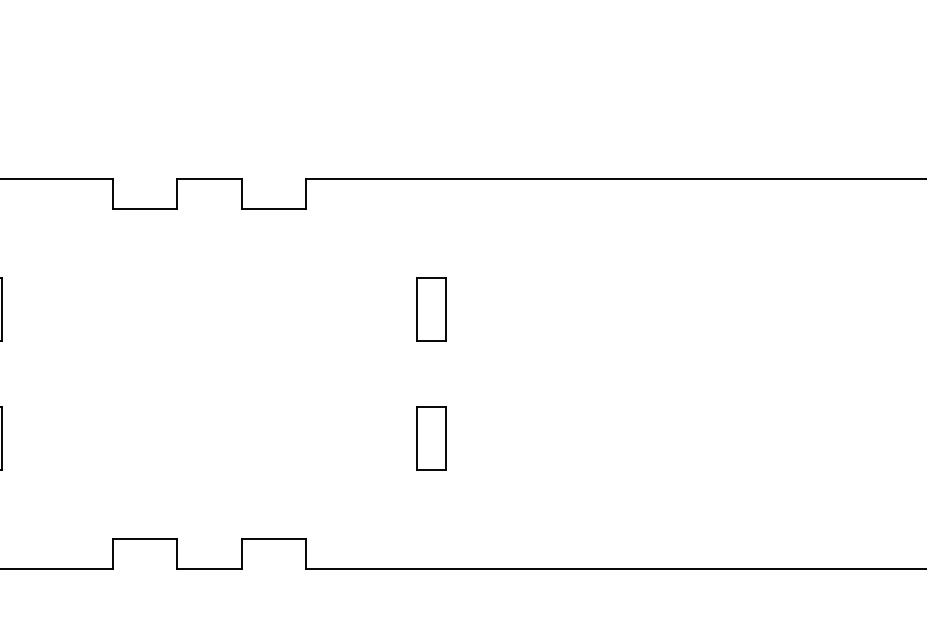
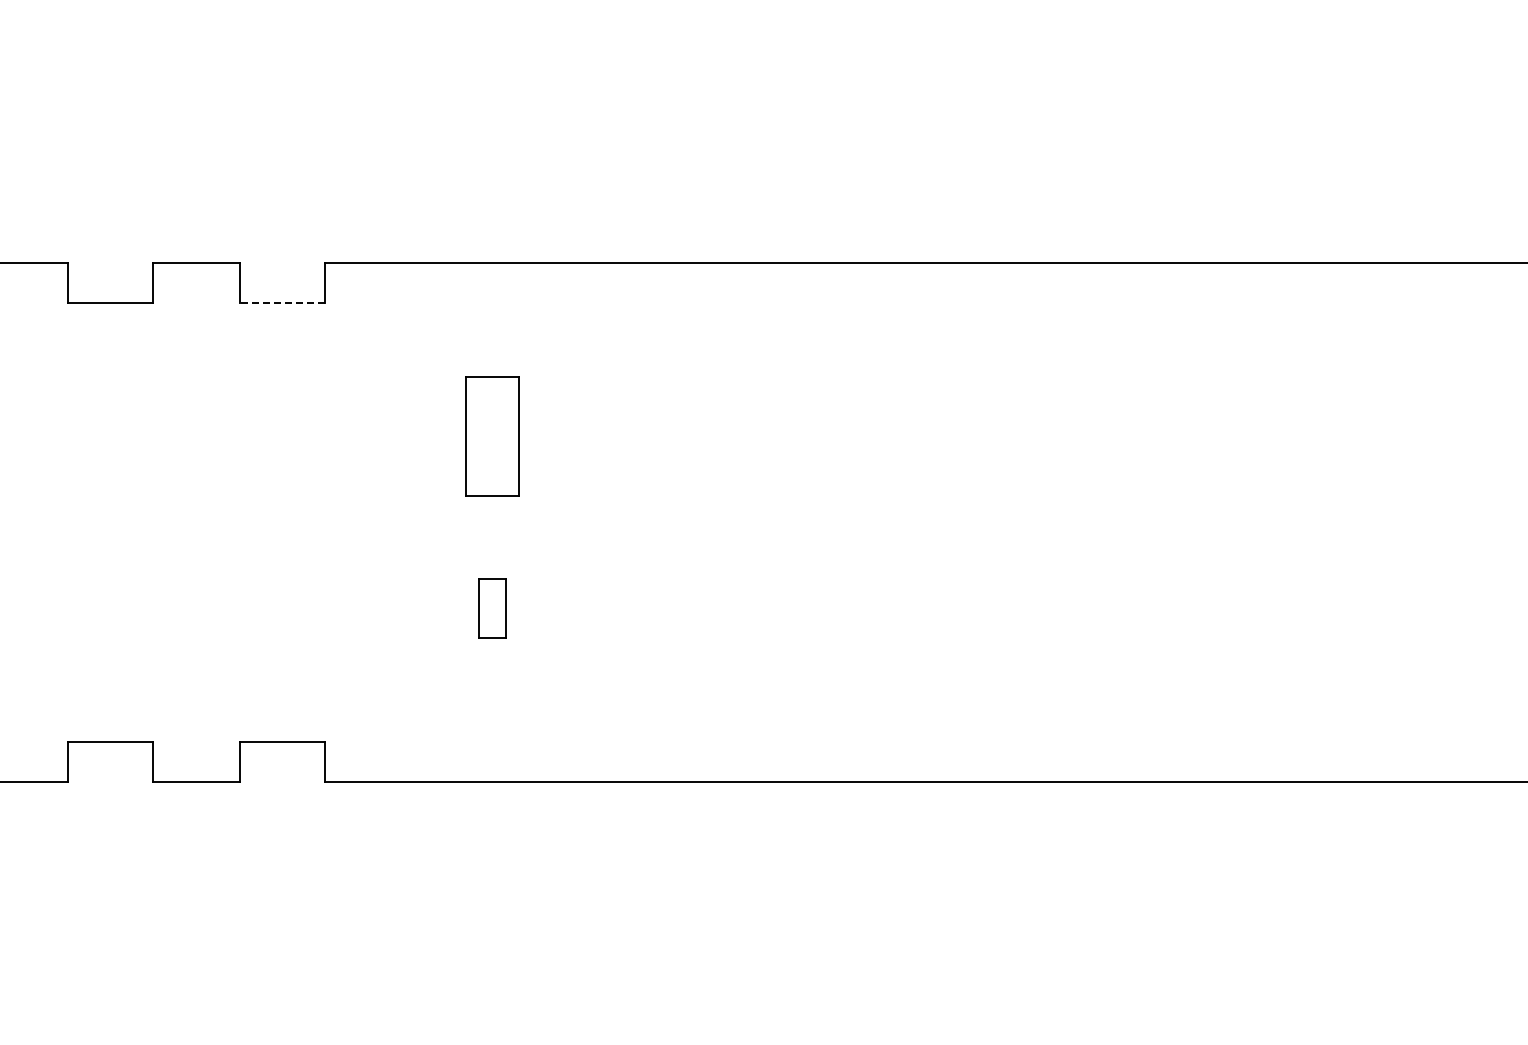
line: (273, 209) -> (281, 302), solid -> dashed
part: (430, 309) -> (491, 436), size x1.4
part: (430, 438) -> (491, 608), size x0.7

